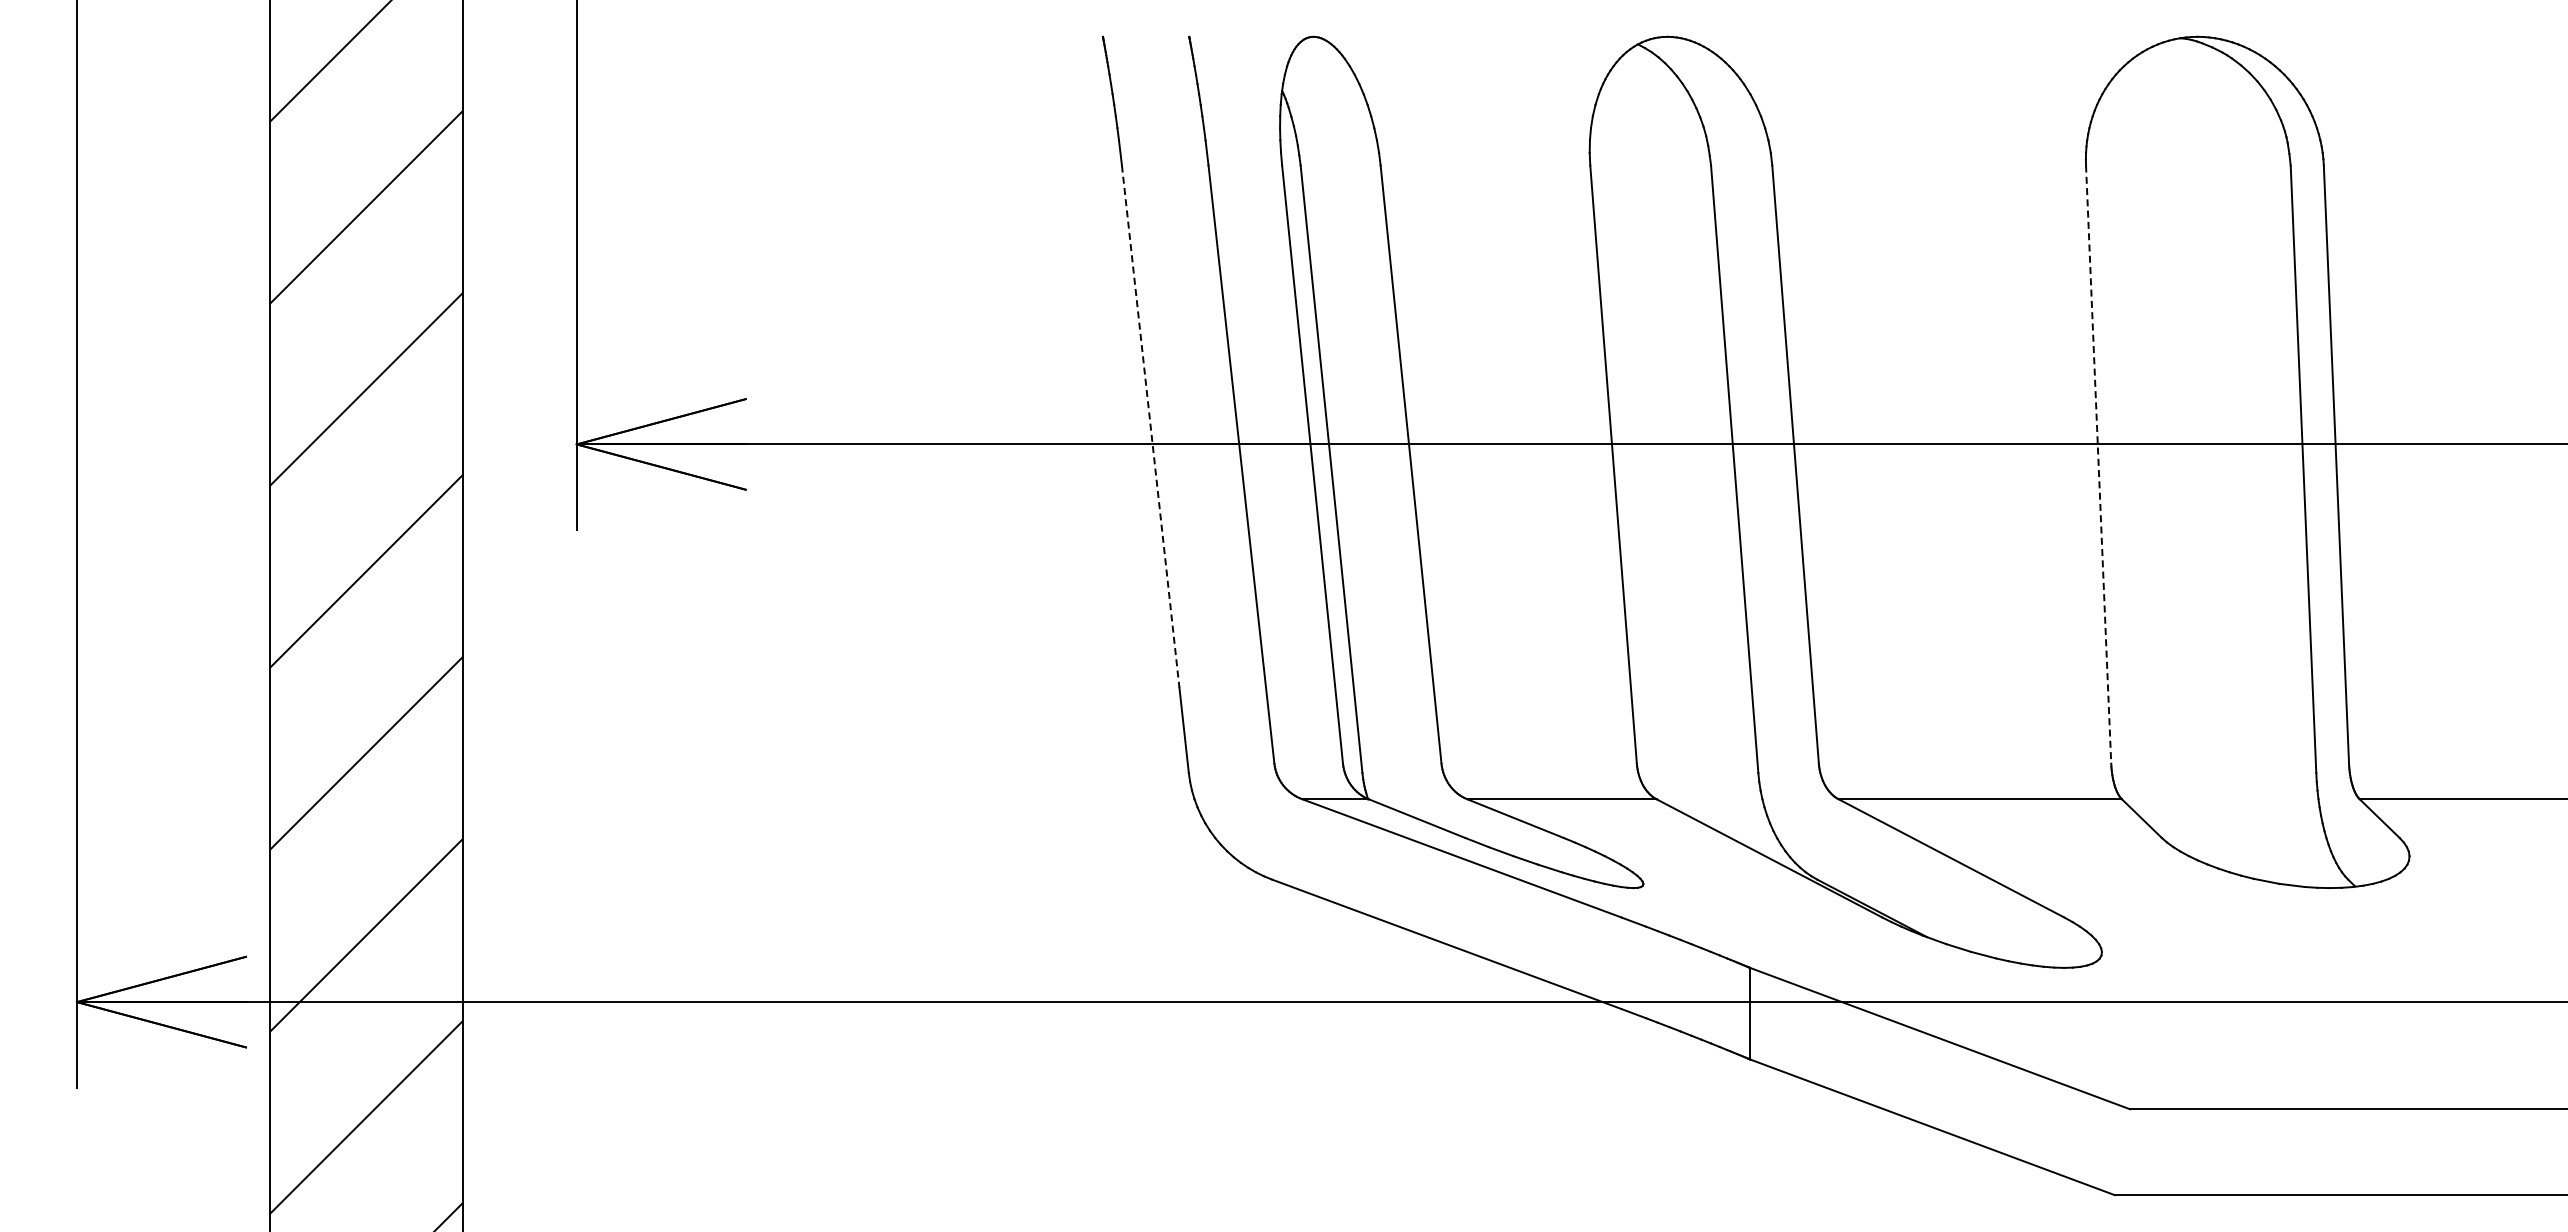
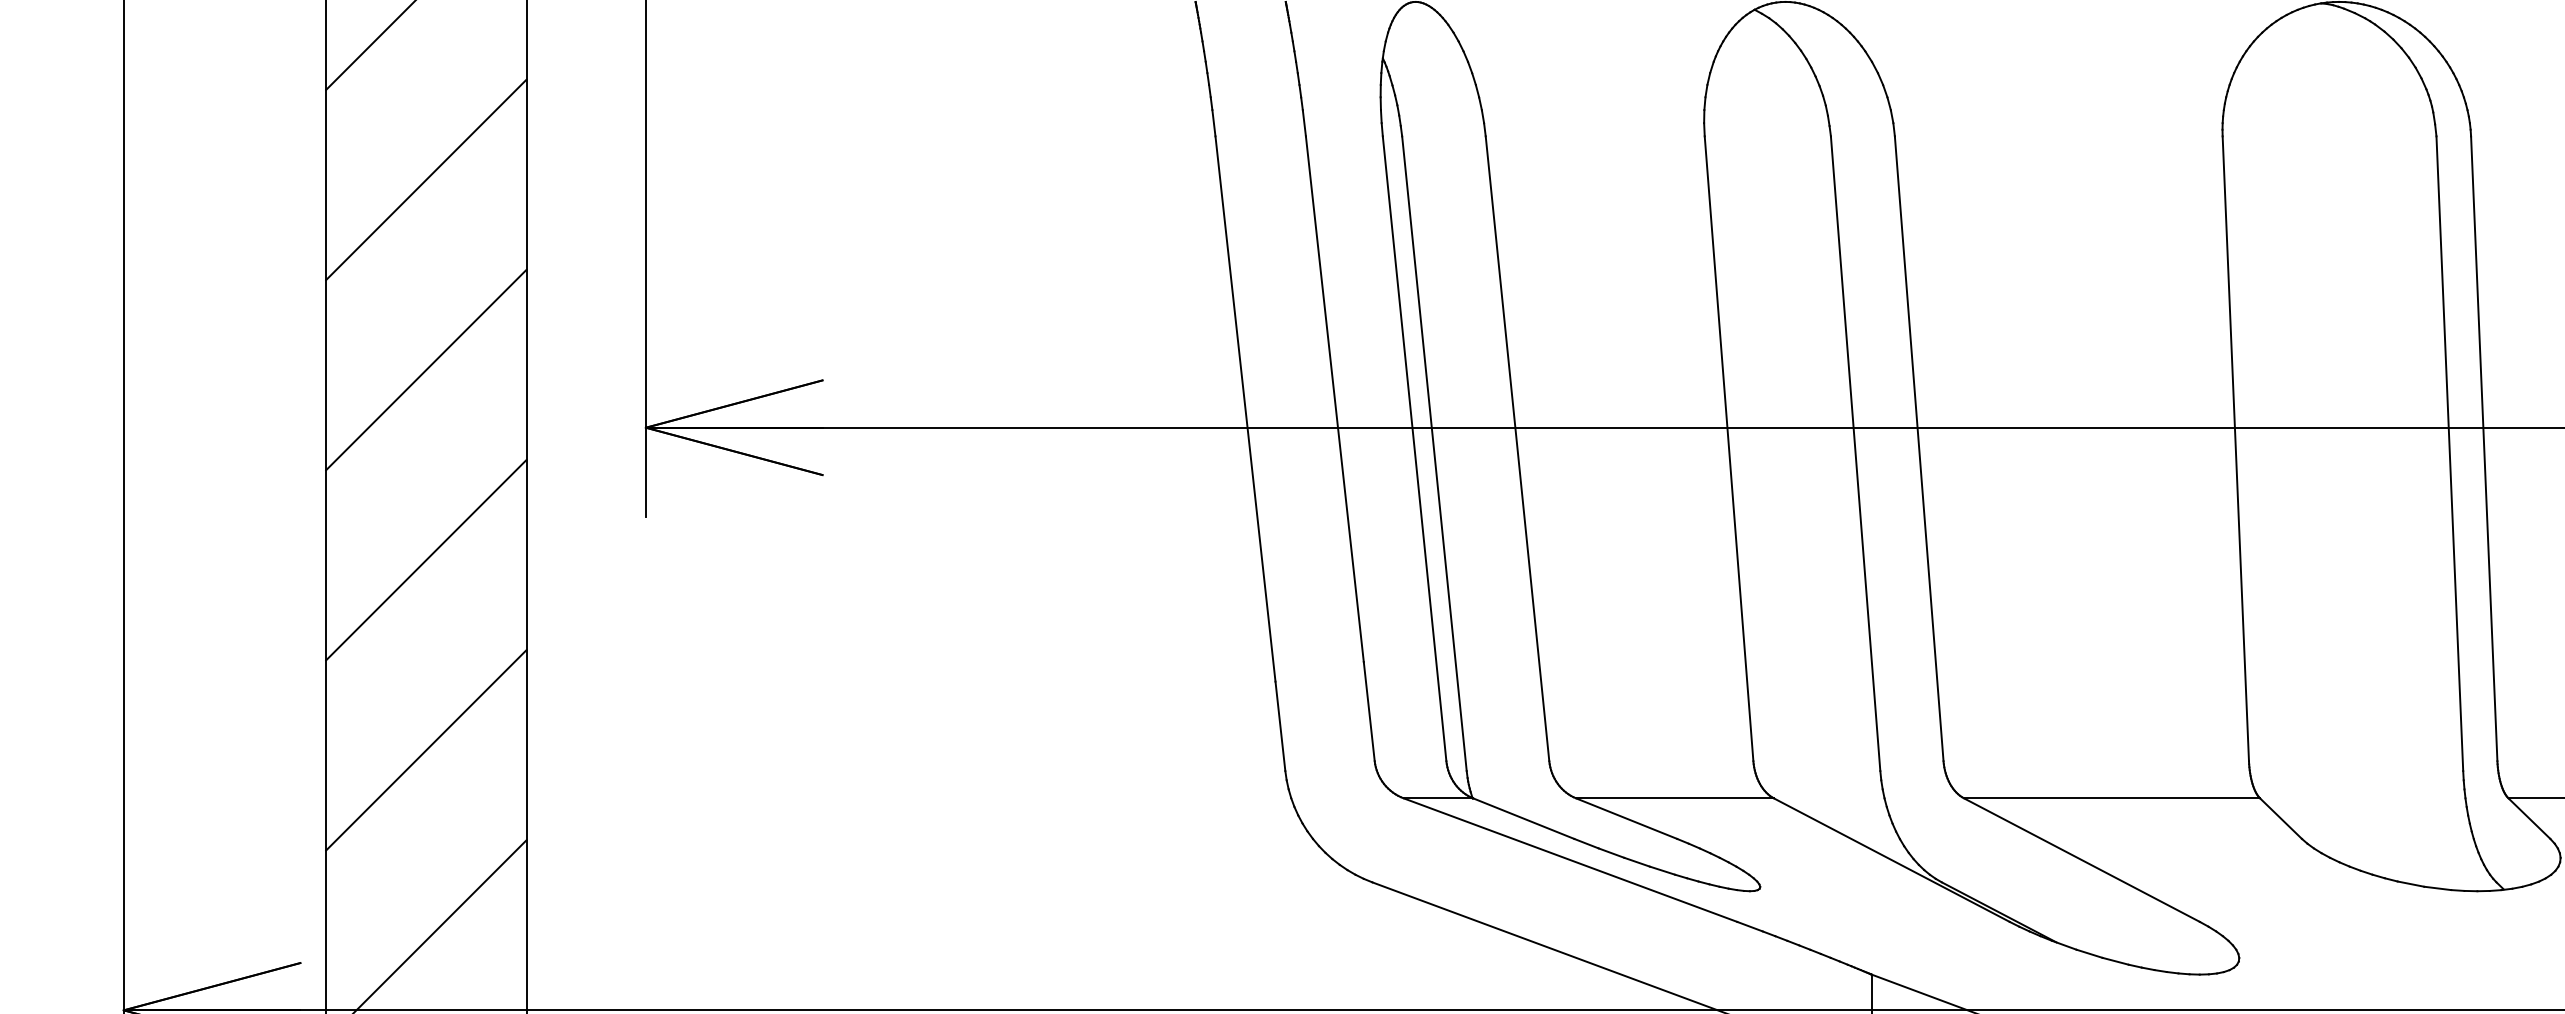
line: (1150, 426) -> (1245, 408), dashed -> solid
line: (2098, 465) -> (2235, 449), dashed -> solid

